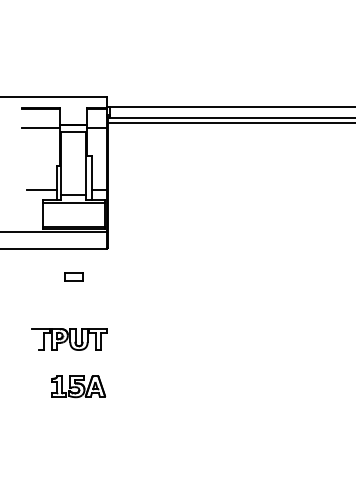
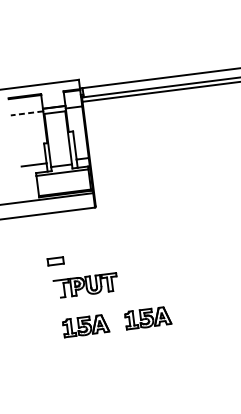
line: (40, 128) -> (26, 113), solid -> dashed
part: (73, 276) -> (55, 260), moved
part: (69, 339) -> (85, 285), moved
part: (152, 386) -> (147, 318), added

